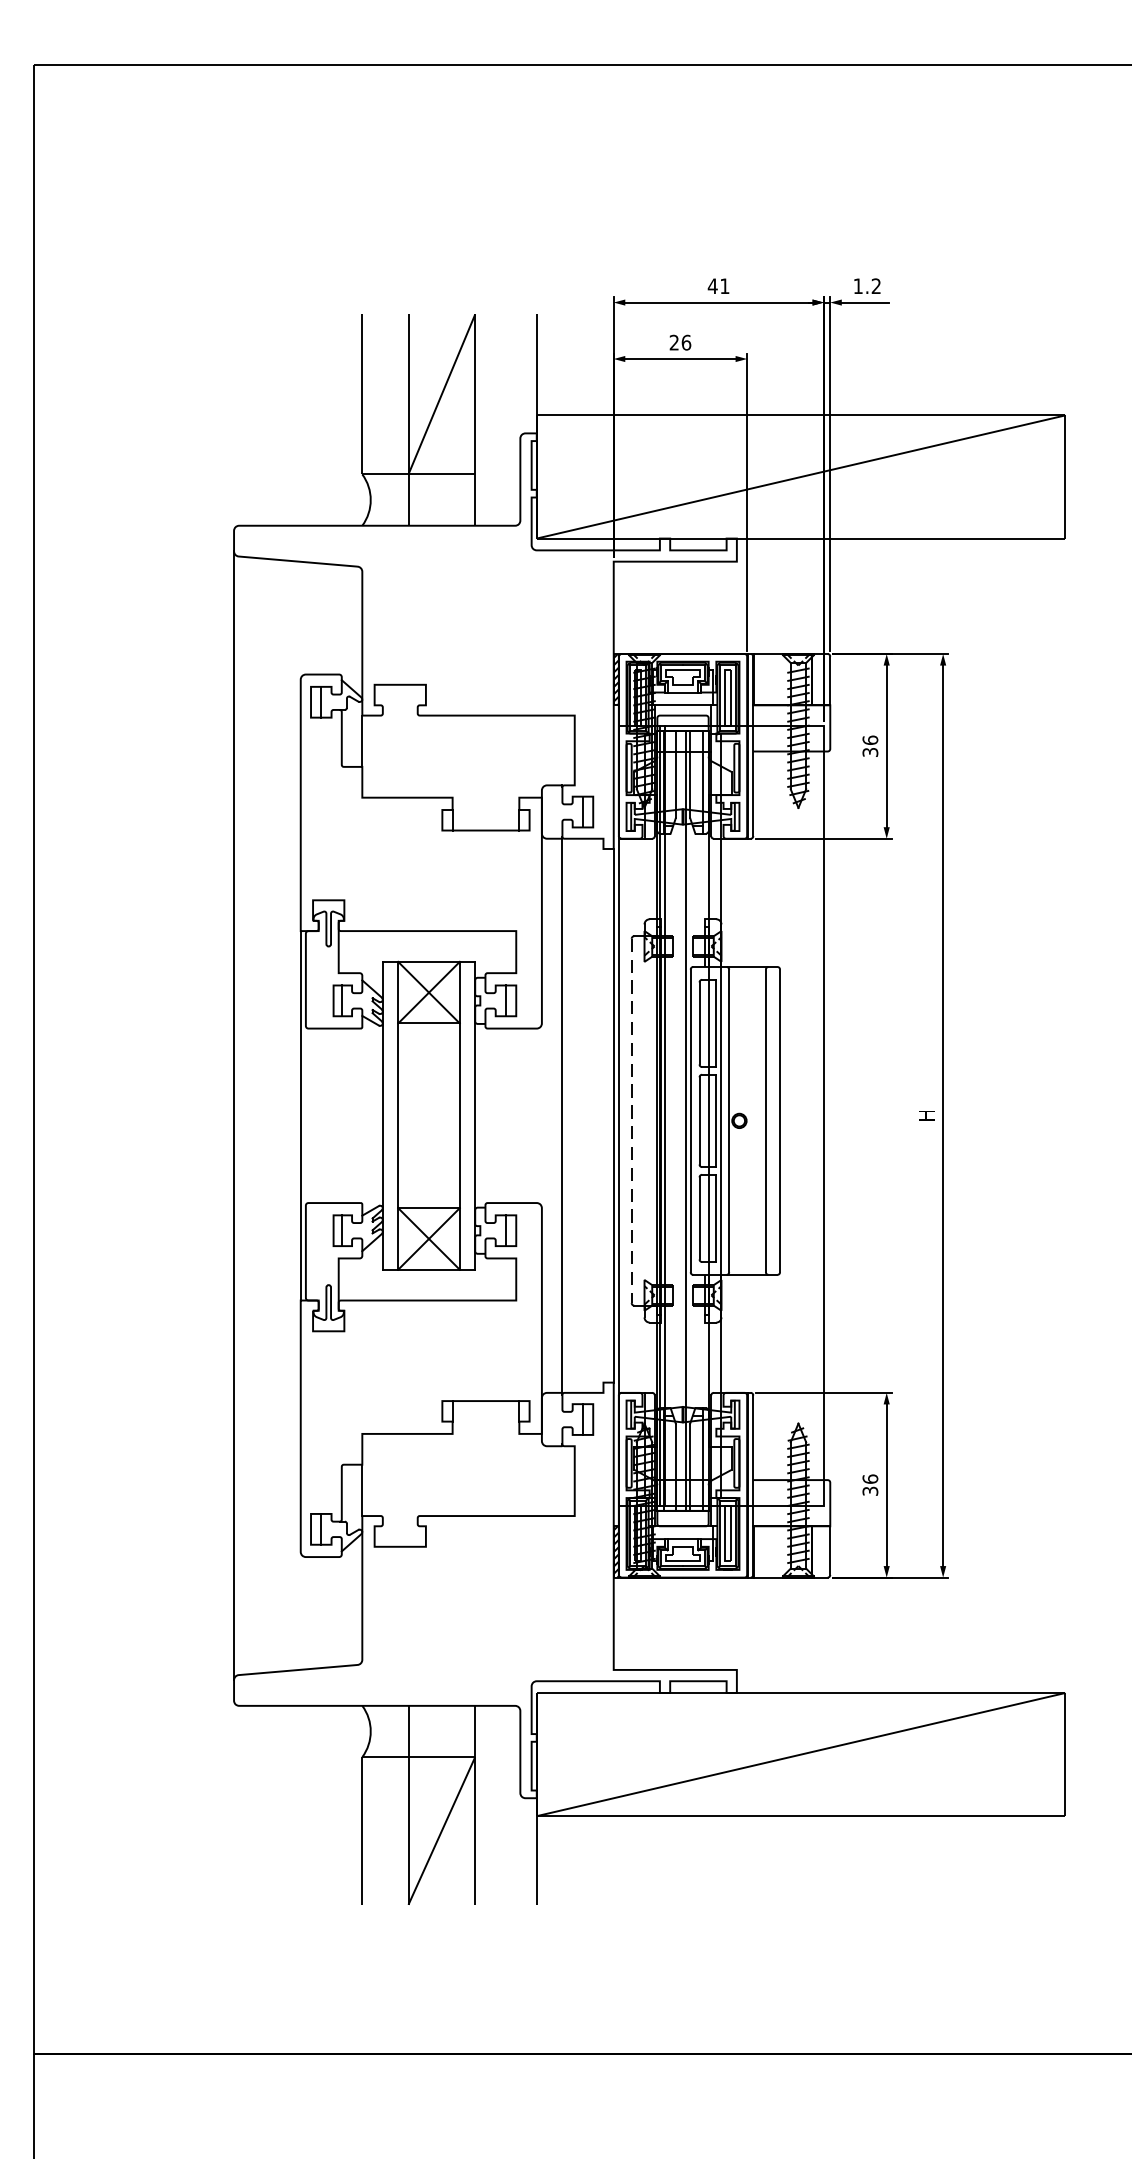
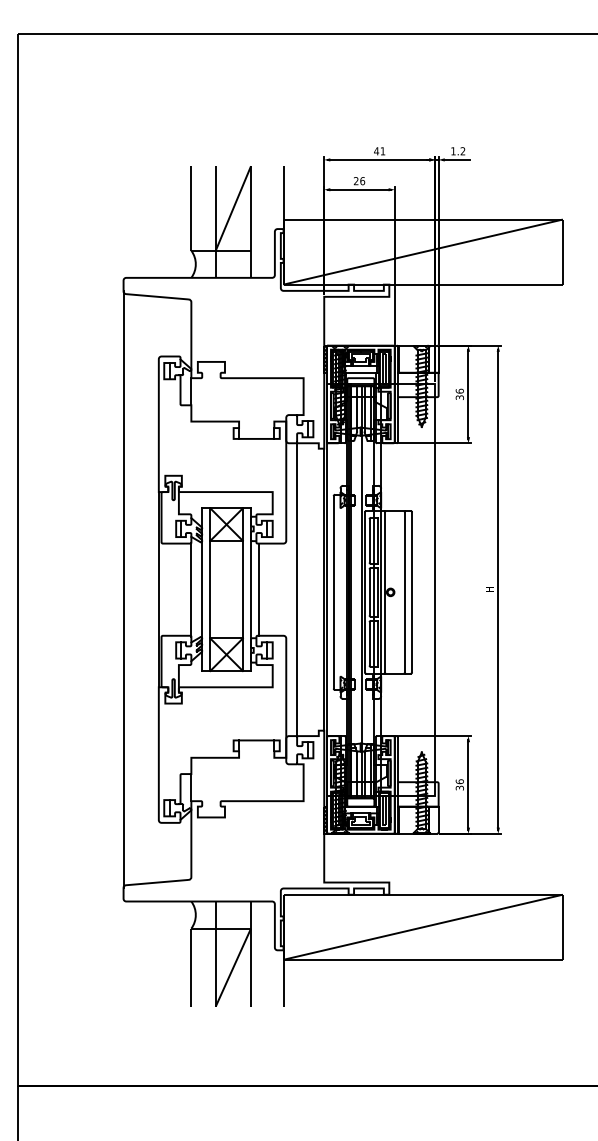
line: (362, 1115) -> (191, 589), added
line: (491, 1115) -> (259, 589), added
line: (631, 1121) -> (333, 592), dashed -> solid

